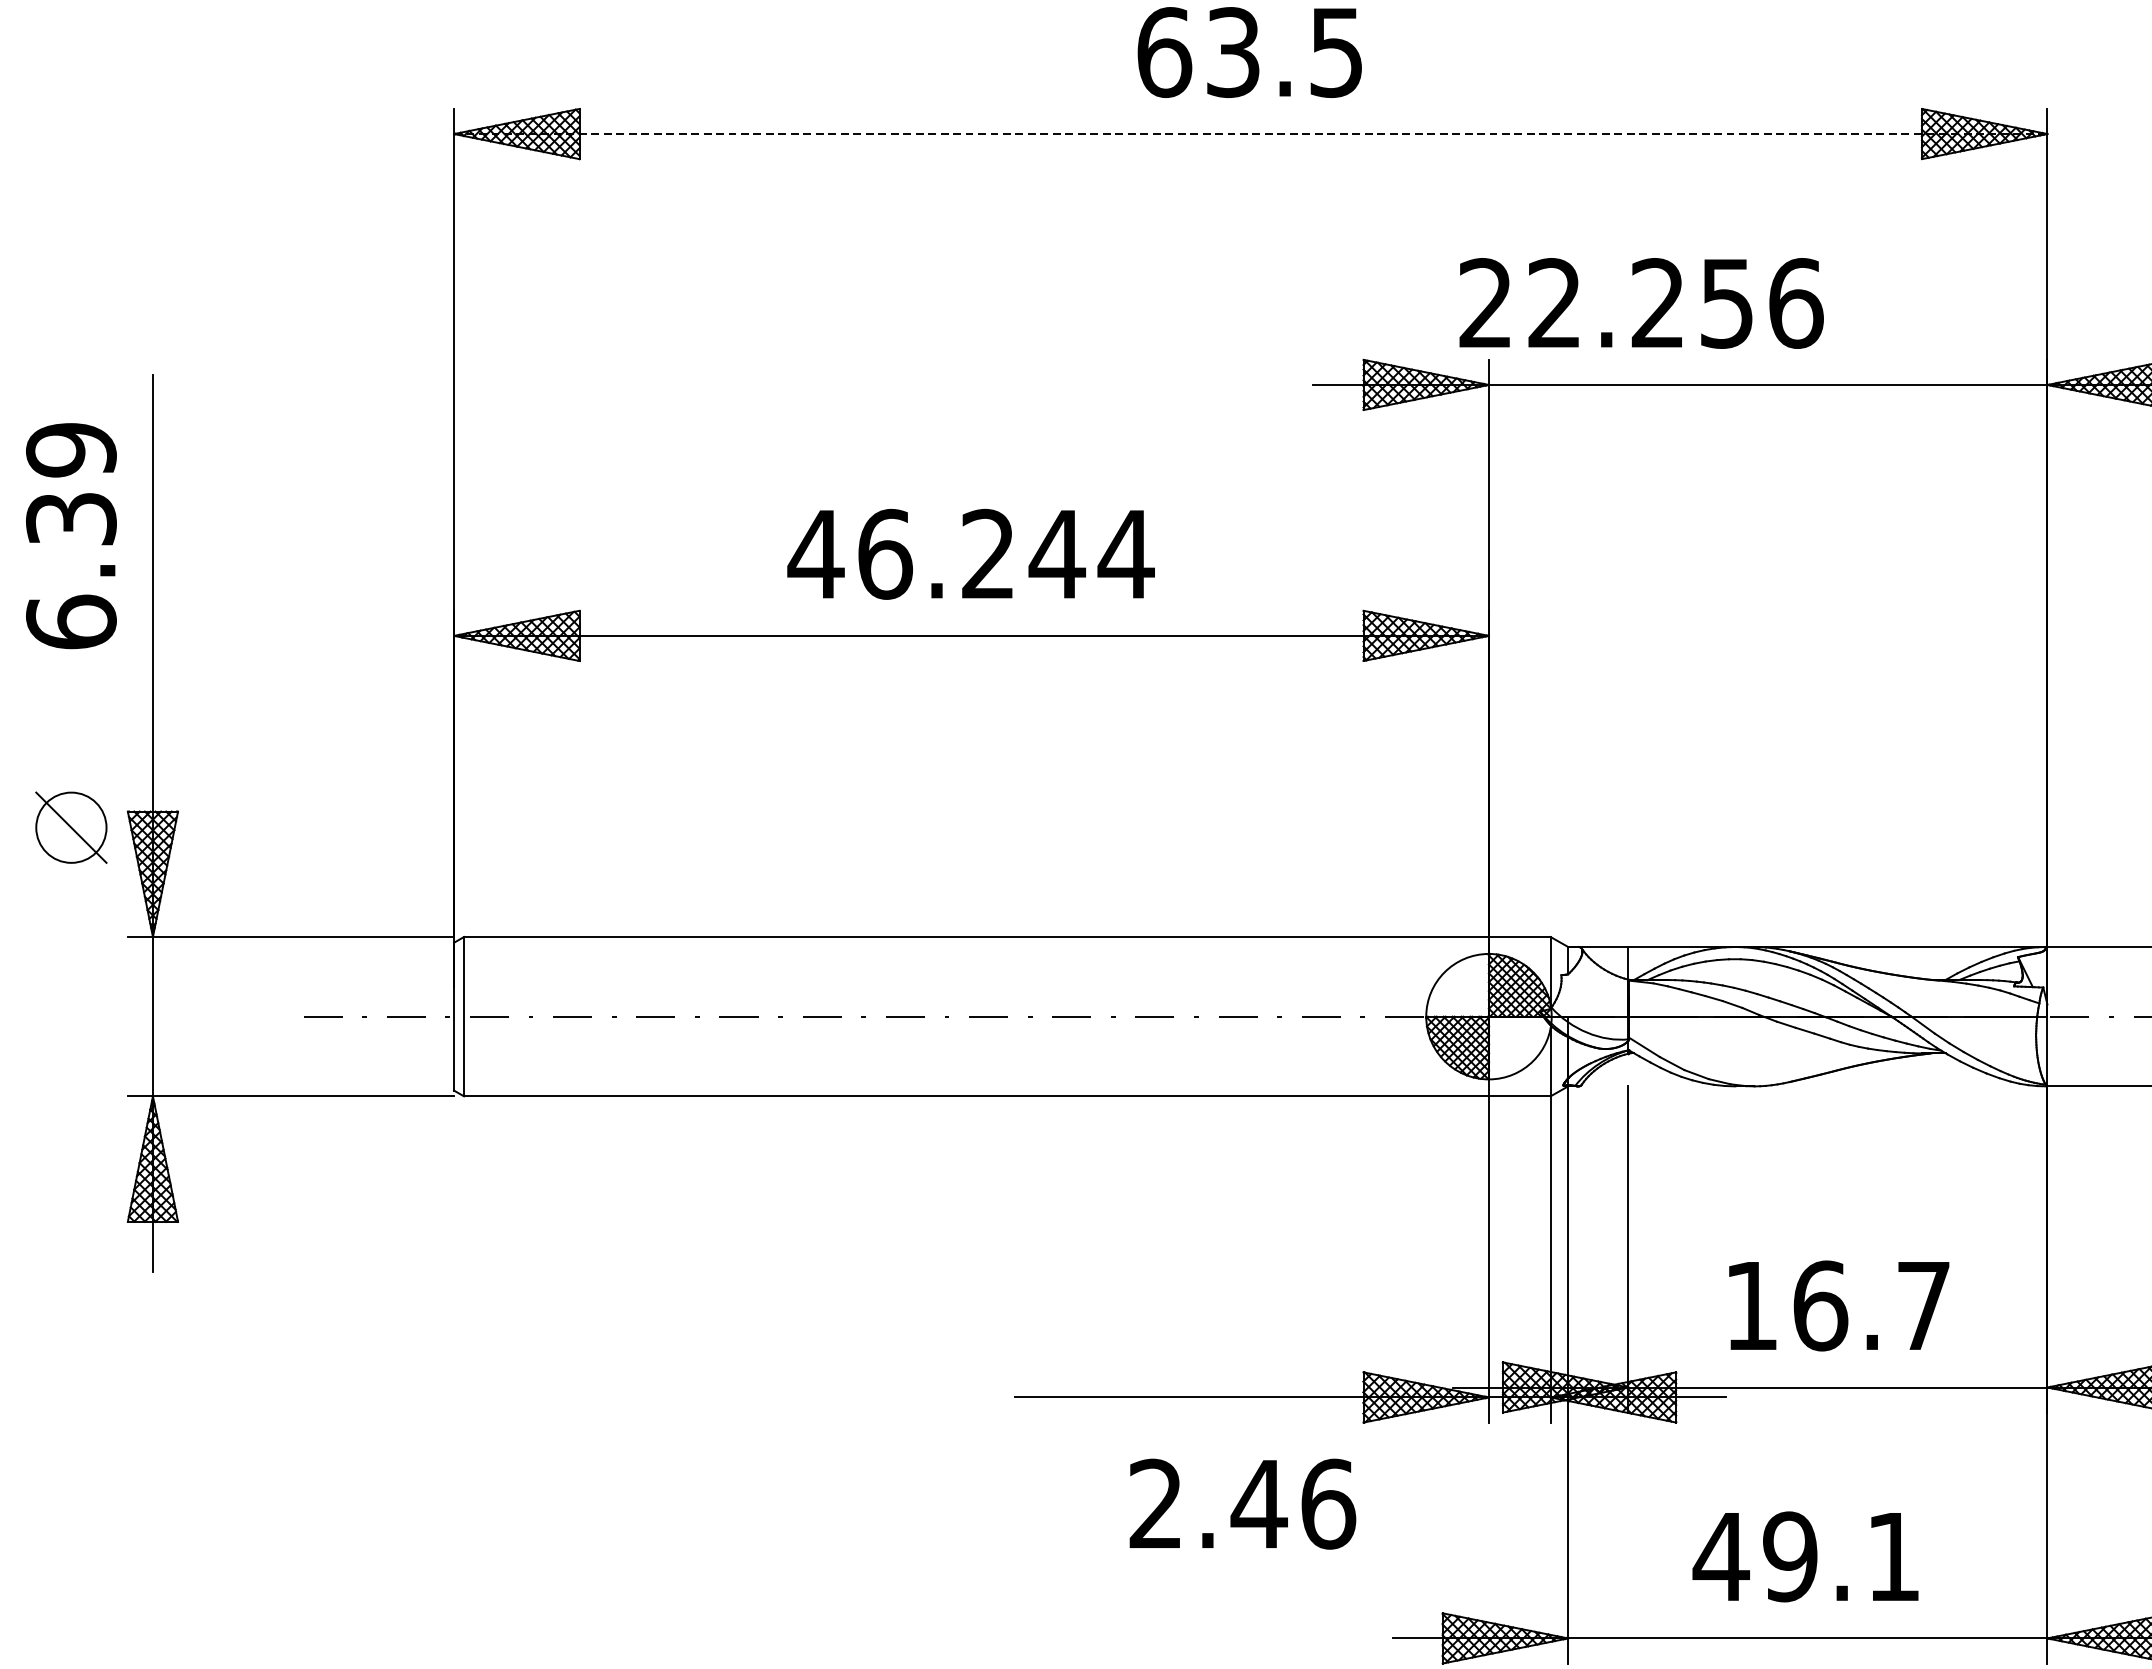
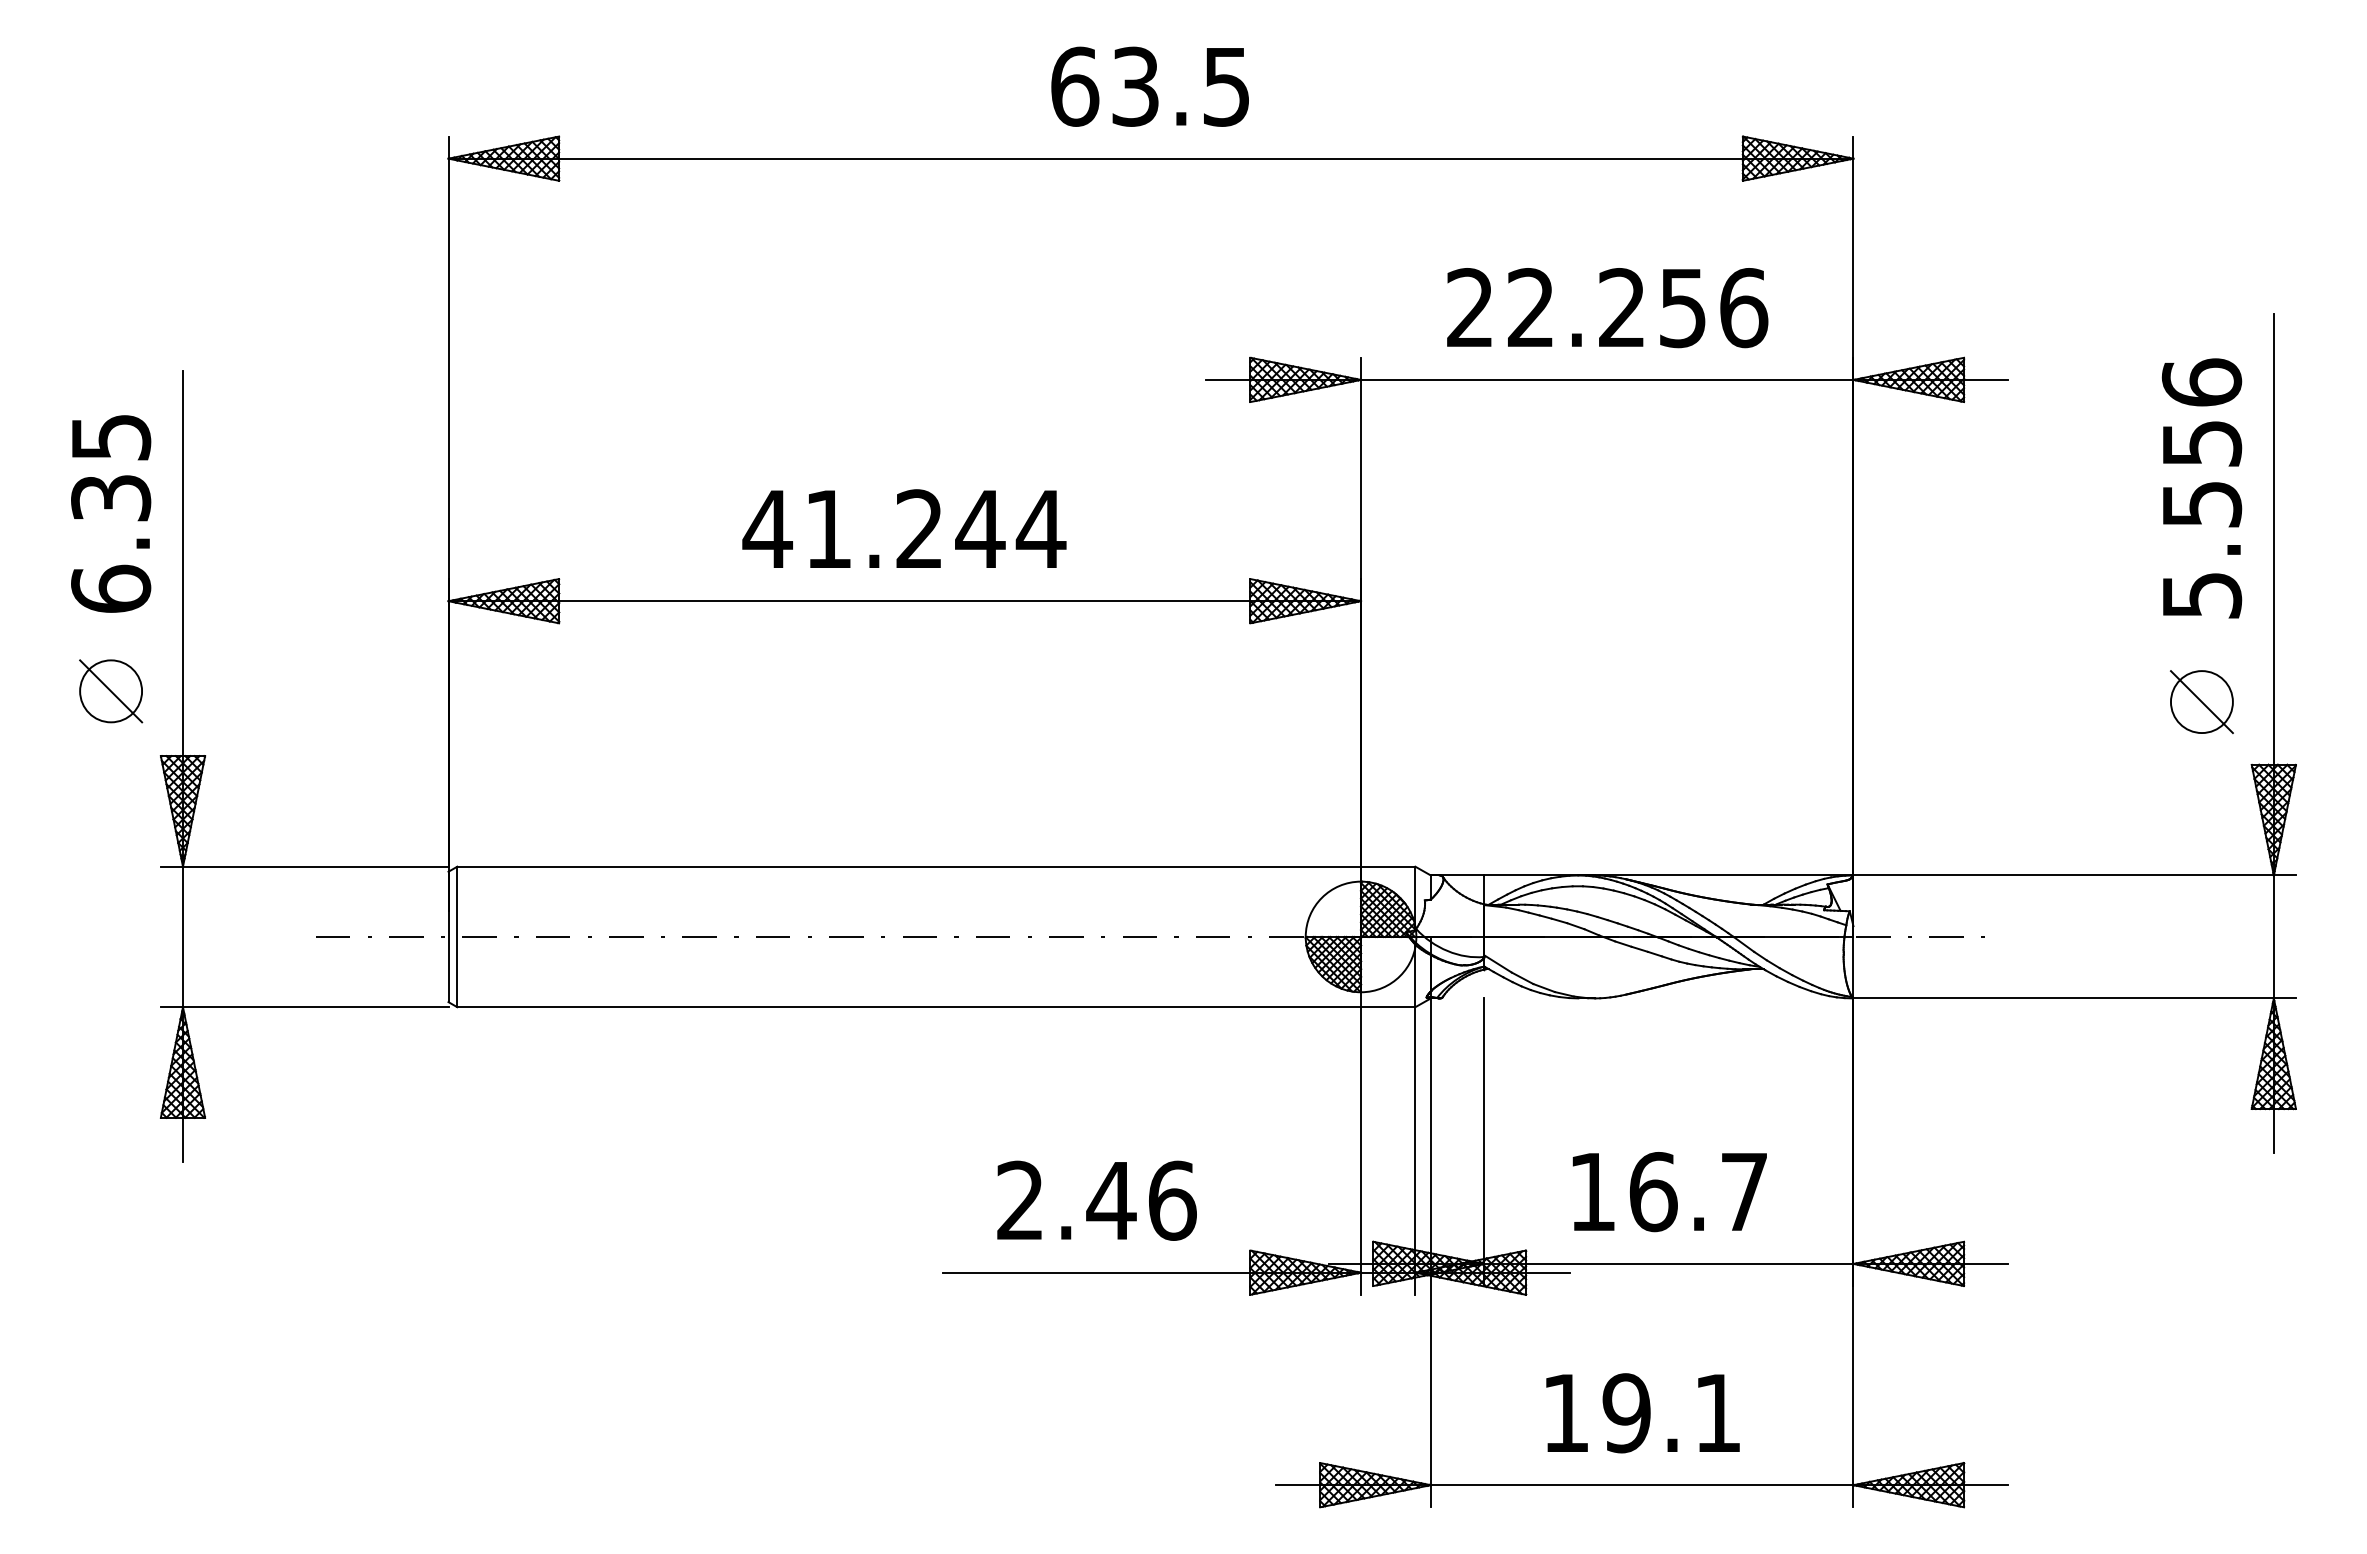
line: (1251, 133) -> (1151, 158), dashed -> solid
text: (1641, 303) -> (1607, 308), moved
text: (71, 450) -> (111, 437), 6.39 -> 6.35
text: (886, 554) -> (829, 529), 46.244 -> 41.244
part: (71, 827) -> (111, 691), moved
text: (1242, 1503) -> (1096, 1200), moved
text: (1720, 1556) -> (1565, 1412), 49.1 -> 19.1

